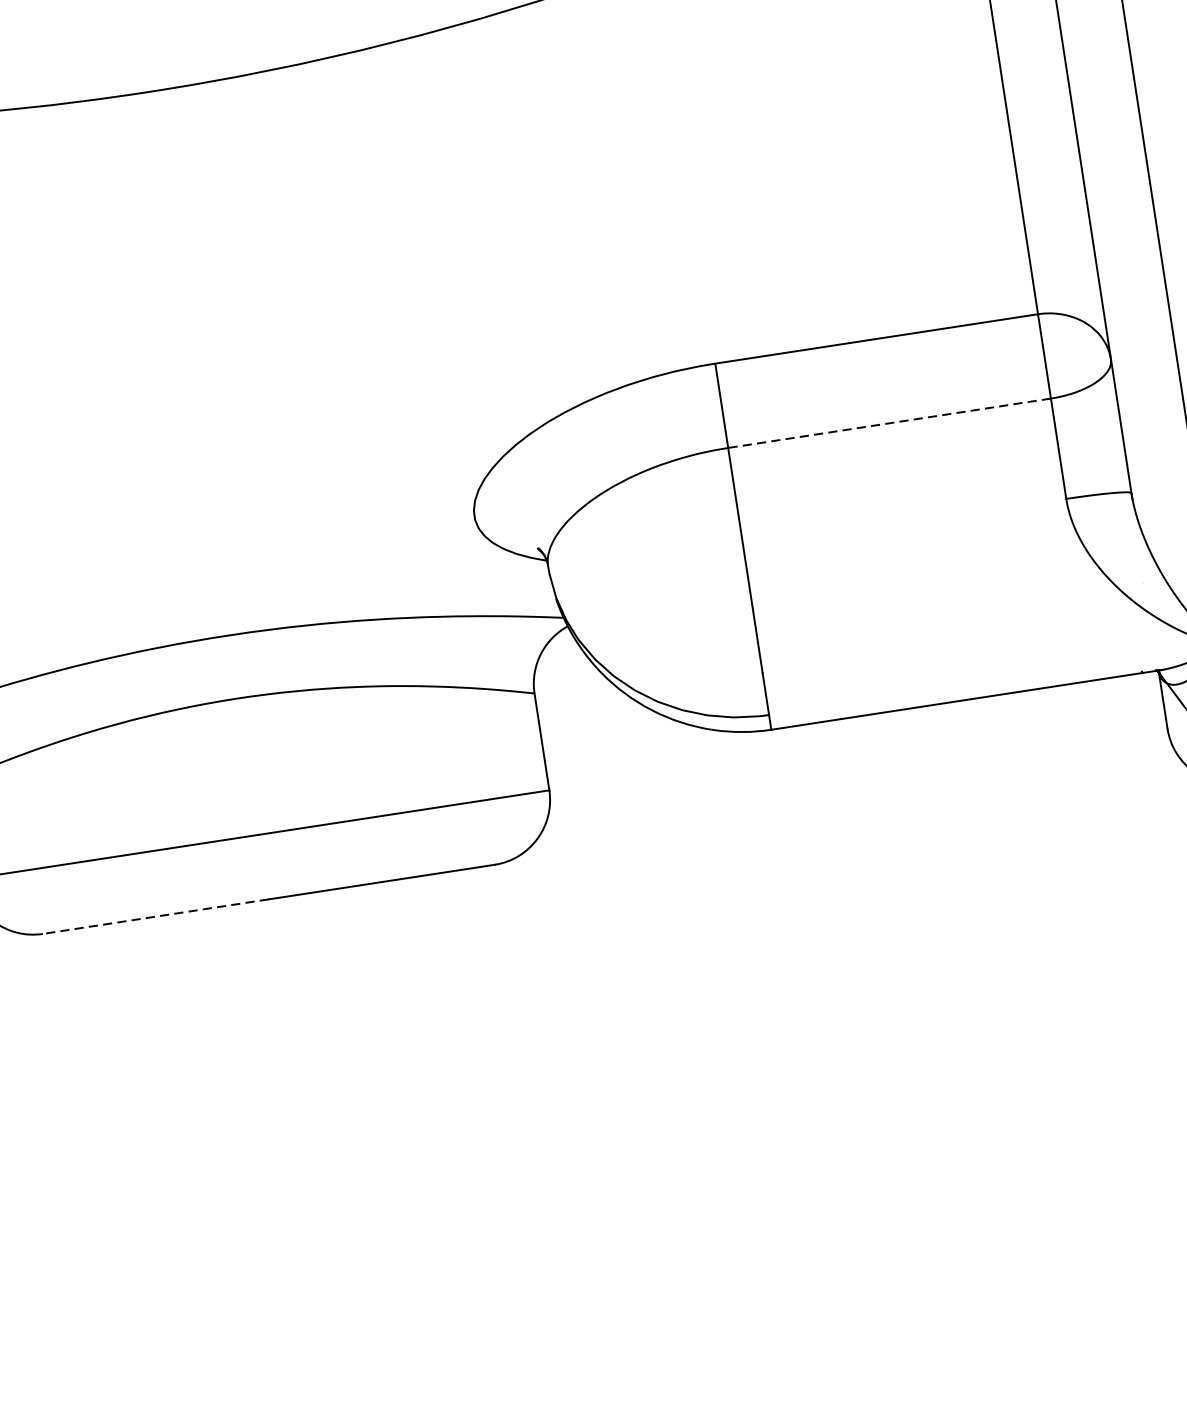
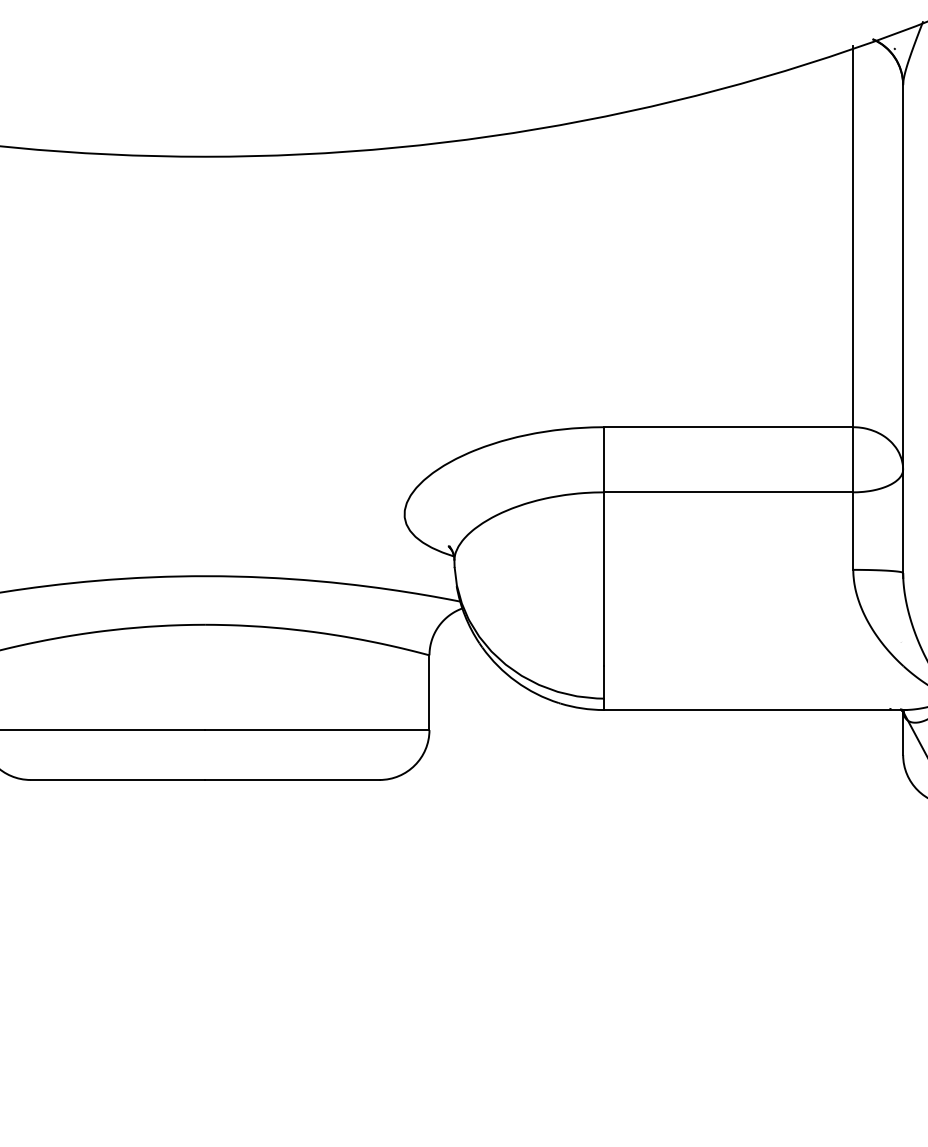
line: (889, 423) -> (728, 492), dashed -> solid
line: (155, 916) -> (117, 779), dashed -> solid

